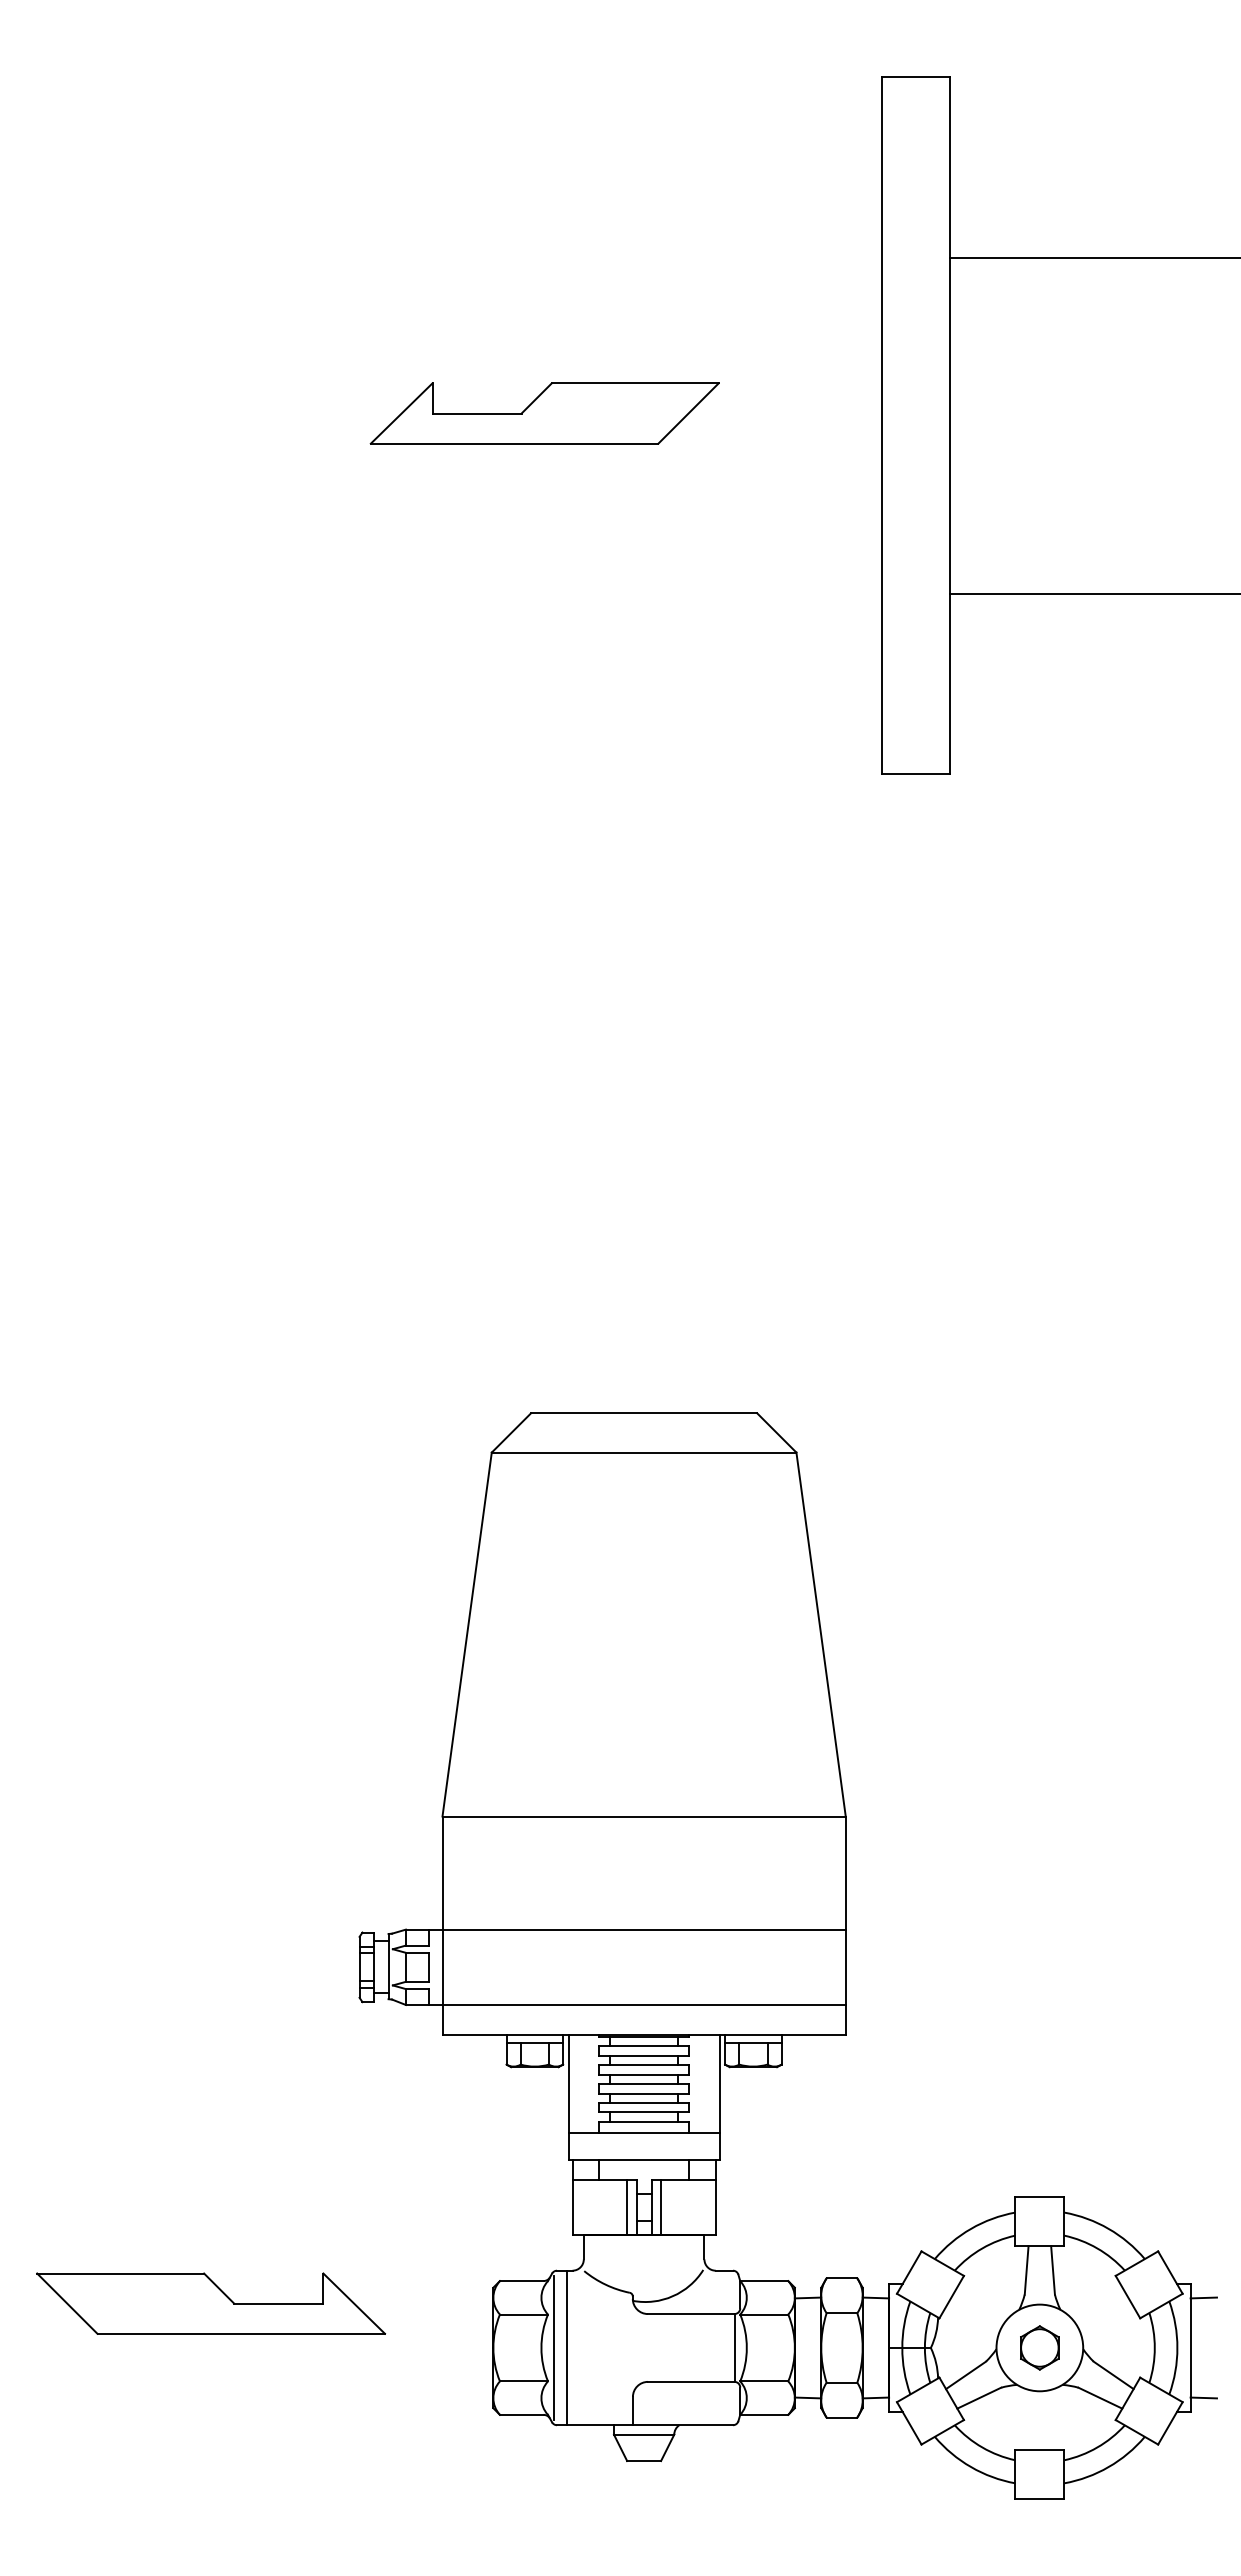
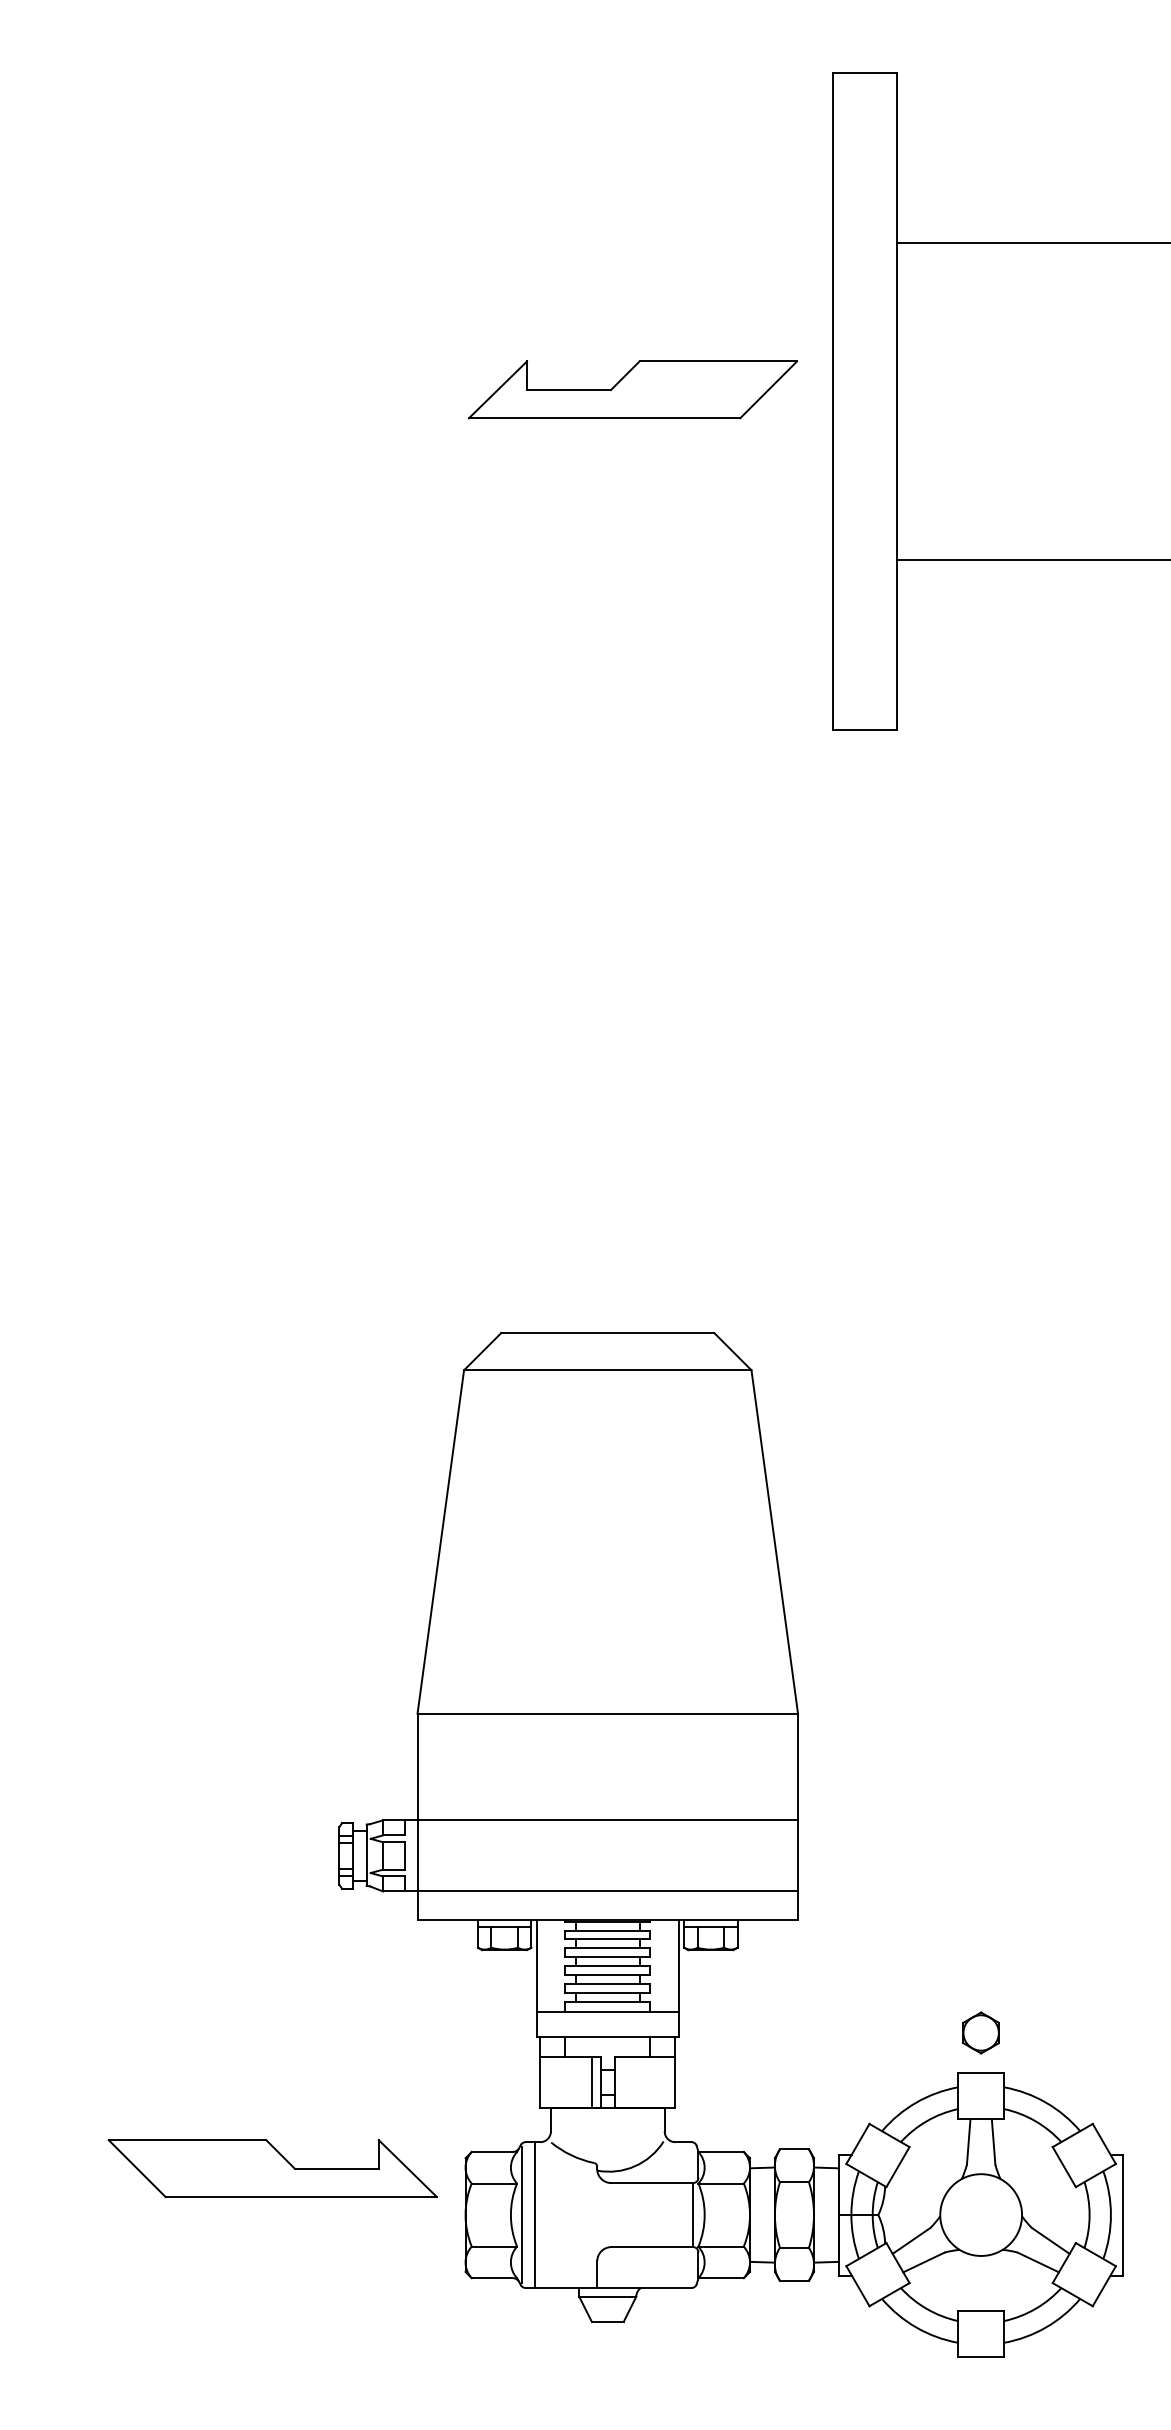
part: (544, 413) -> (632, 389), moved
line: (661, 2207) -> (624, 2082), removed
line: (1203, 2297) -> (1135, 2167), removed
part: (211, 2303) -> (273, 2168), moved
part: (1039, 2347) -> (980, 2032), moved
line: (1203, 2397) -> (1135, 2261), removed

